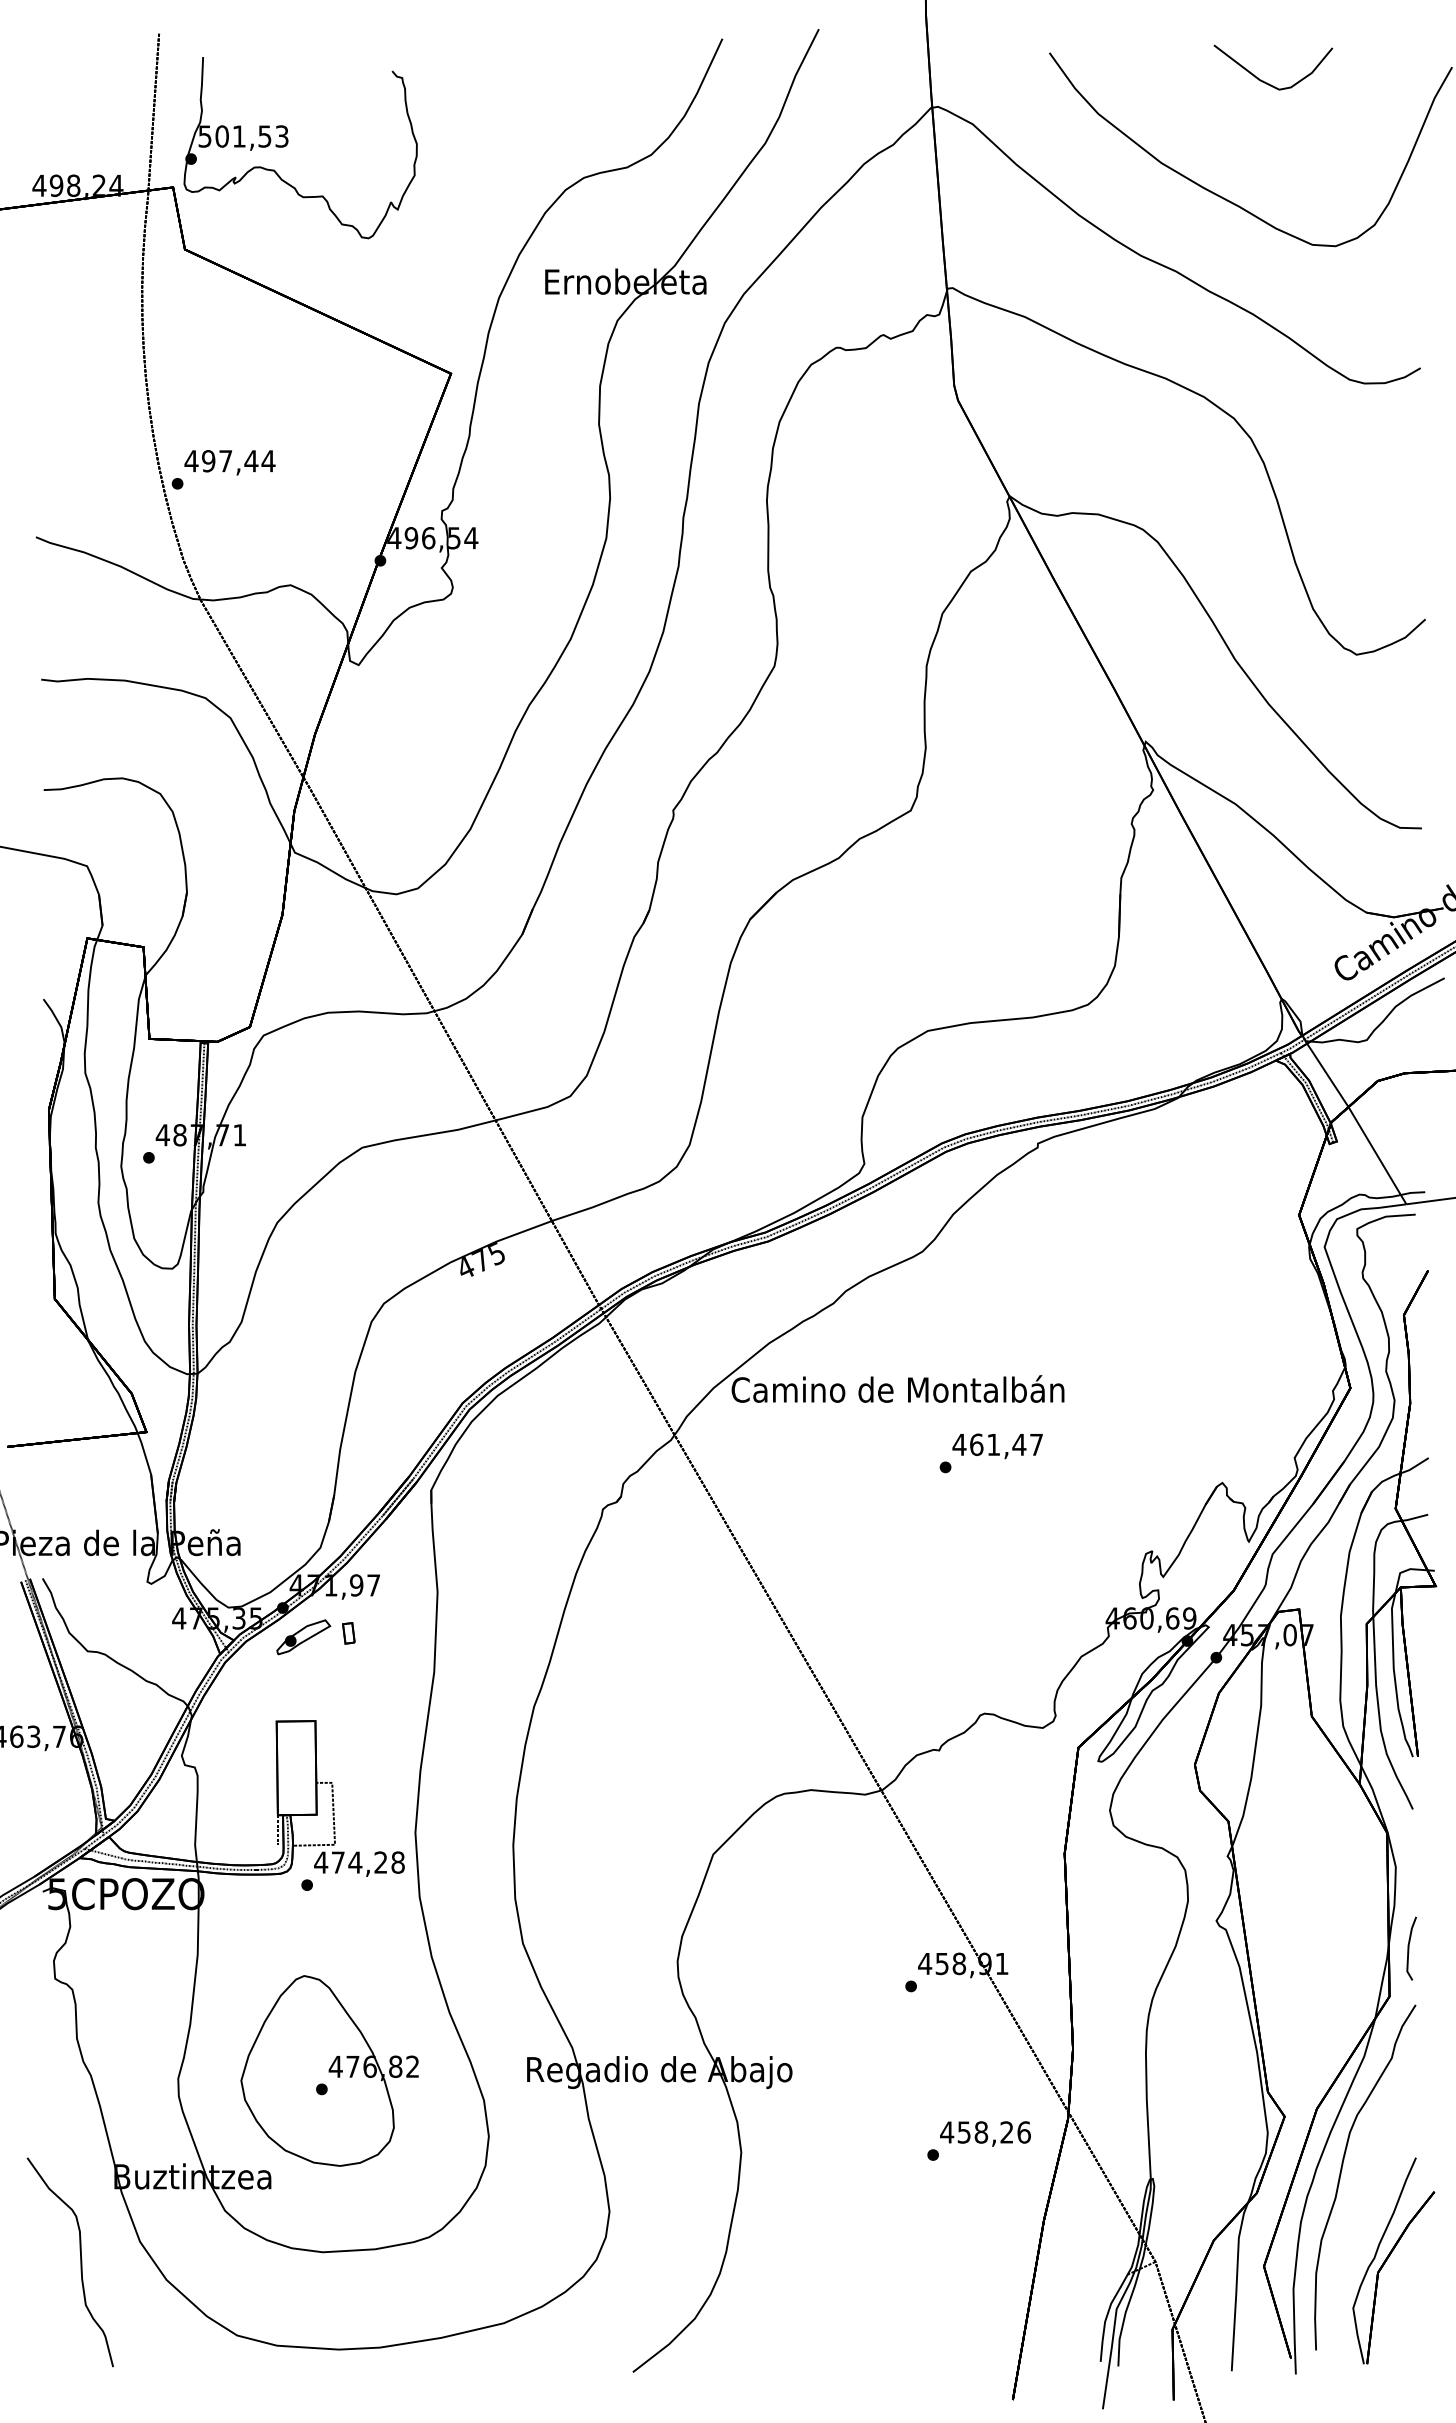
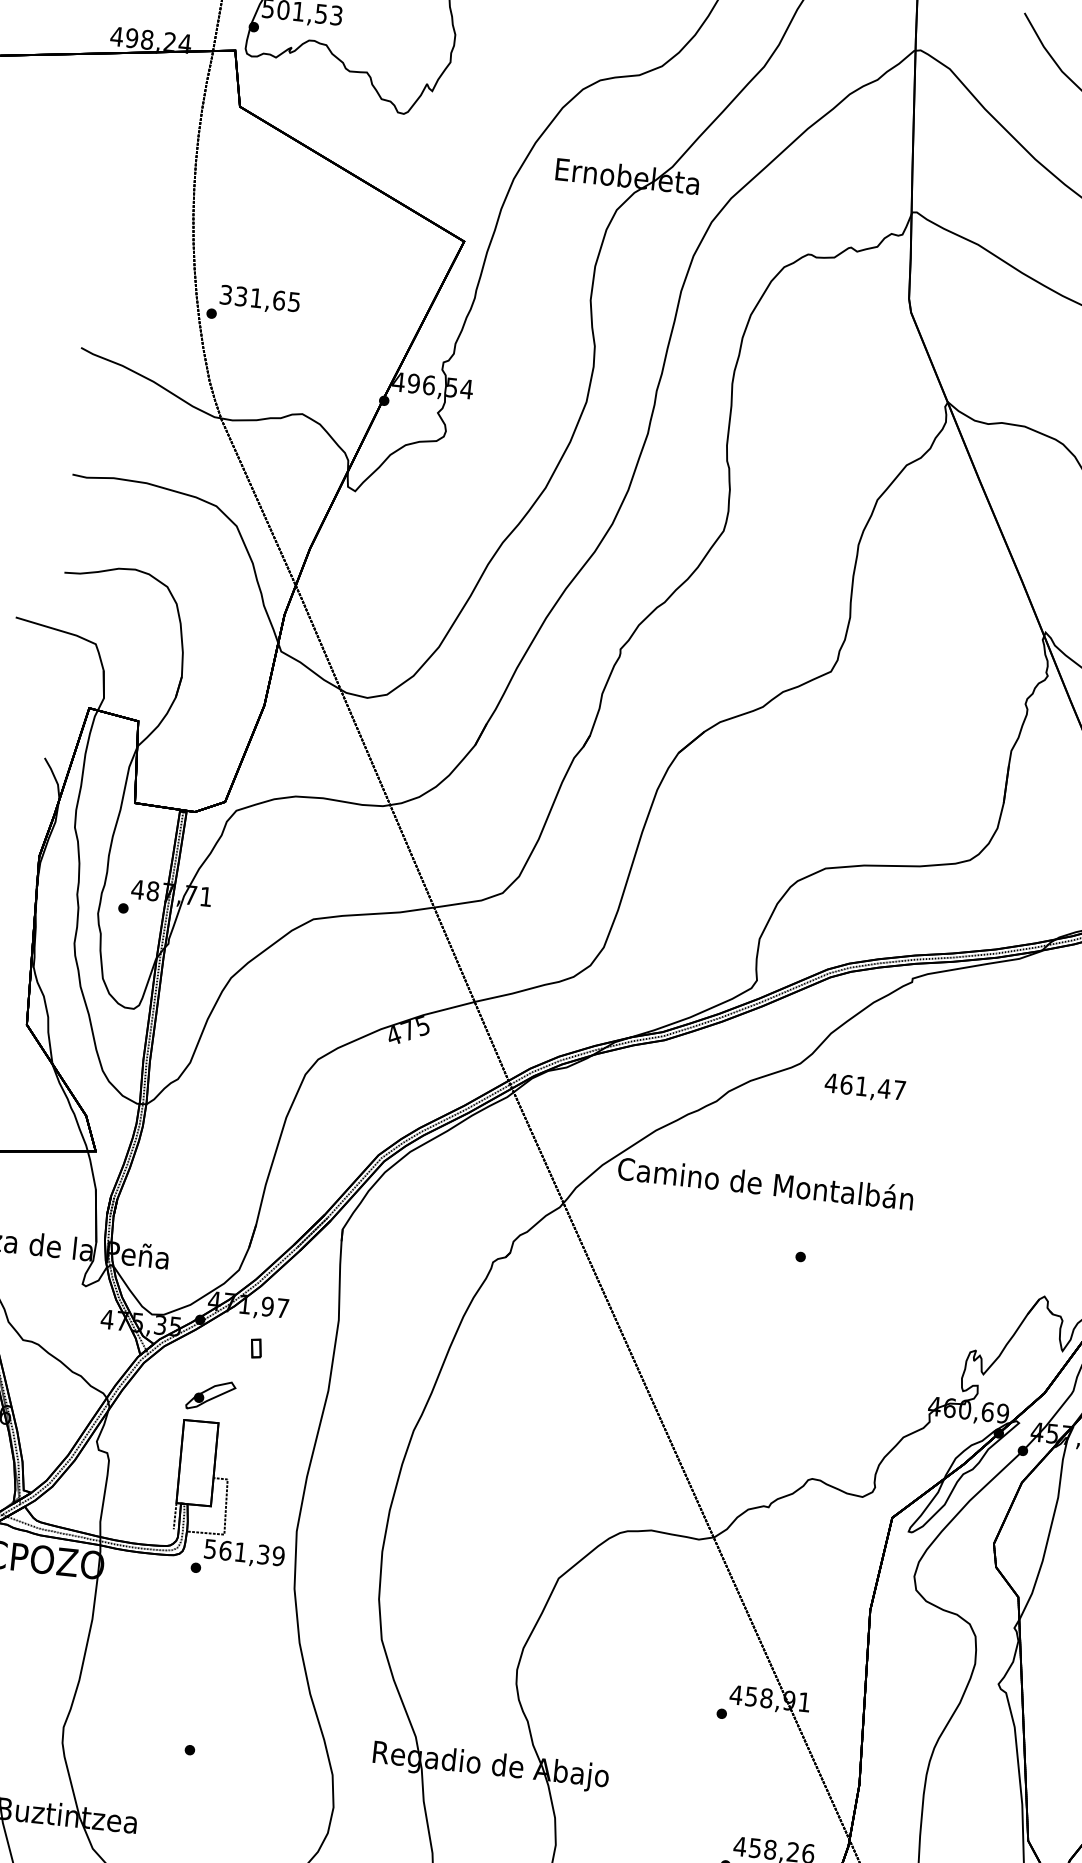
text: (229, 461) -> (259, 298), 497,44 -> 331,65
text: (997, 1446) -> (864, 1088), moved
part: (303, 1637) -> (210, 1395), moved
text: (359, 1862) -> (244, 1552), 474,28 -> 561,39
part: (329, 2070) -> (198, 1734), removed

